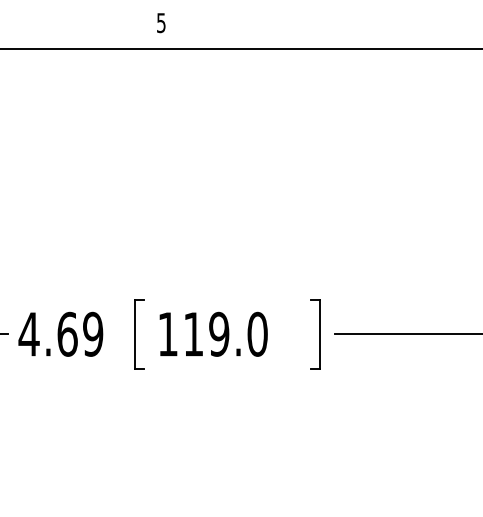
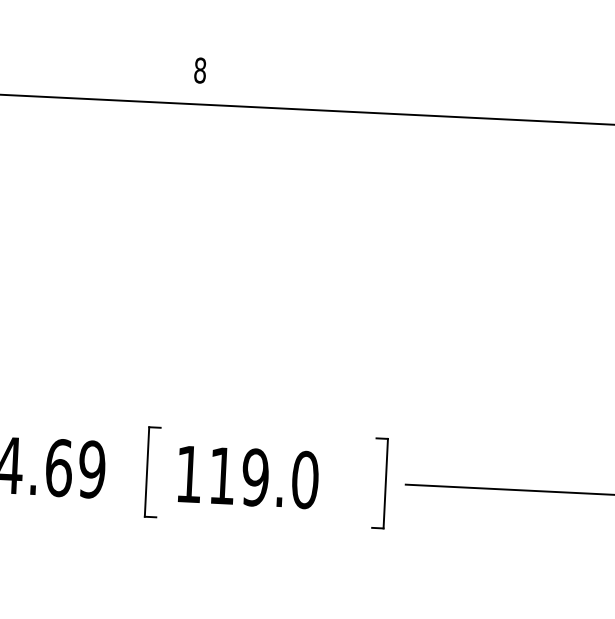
text: (160, 23) -> (199, 71), 5 -> 8

